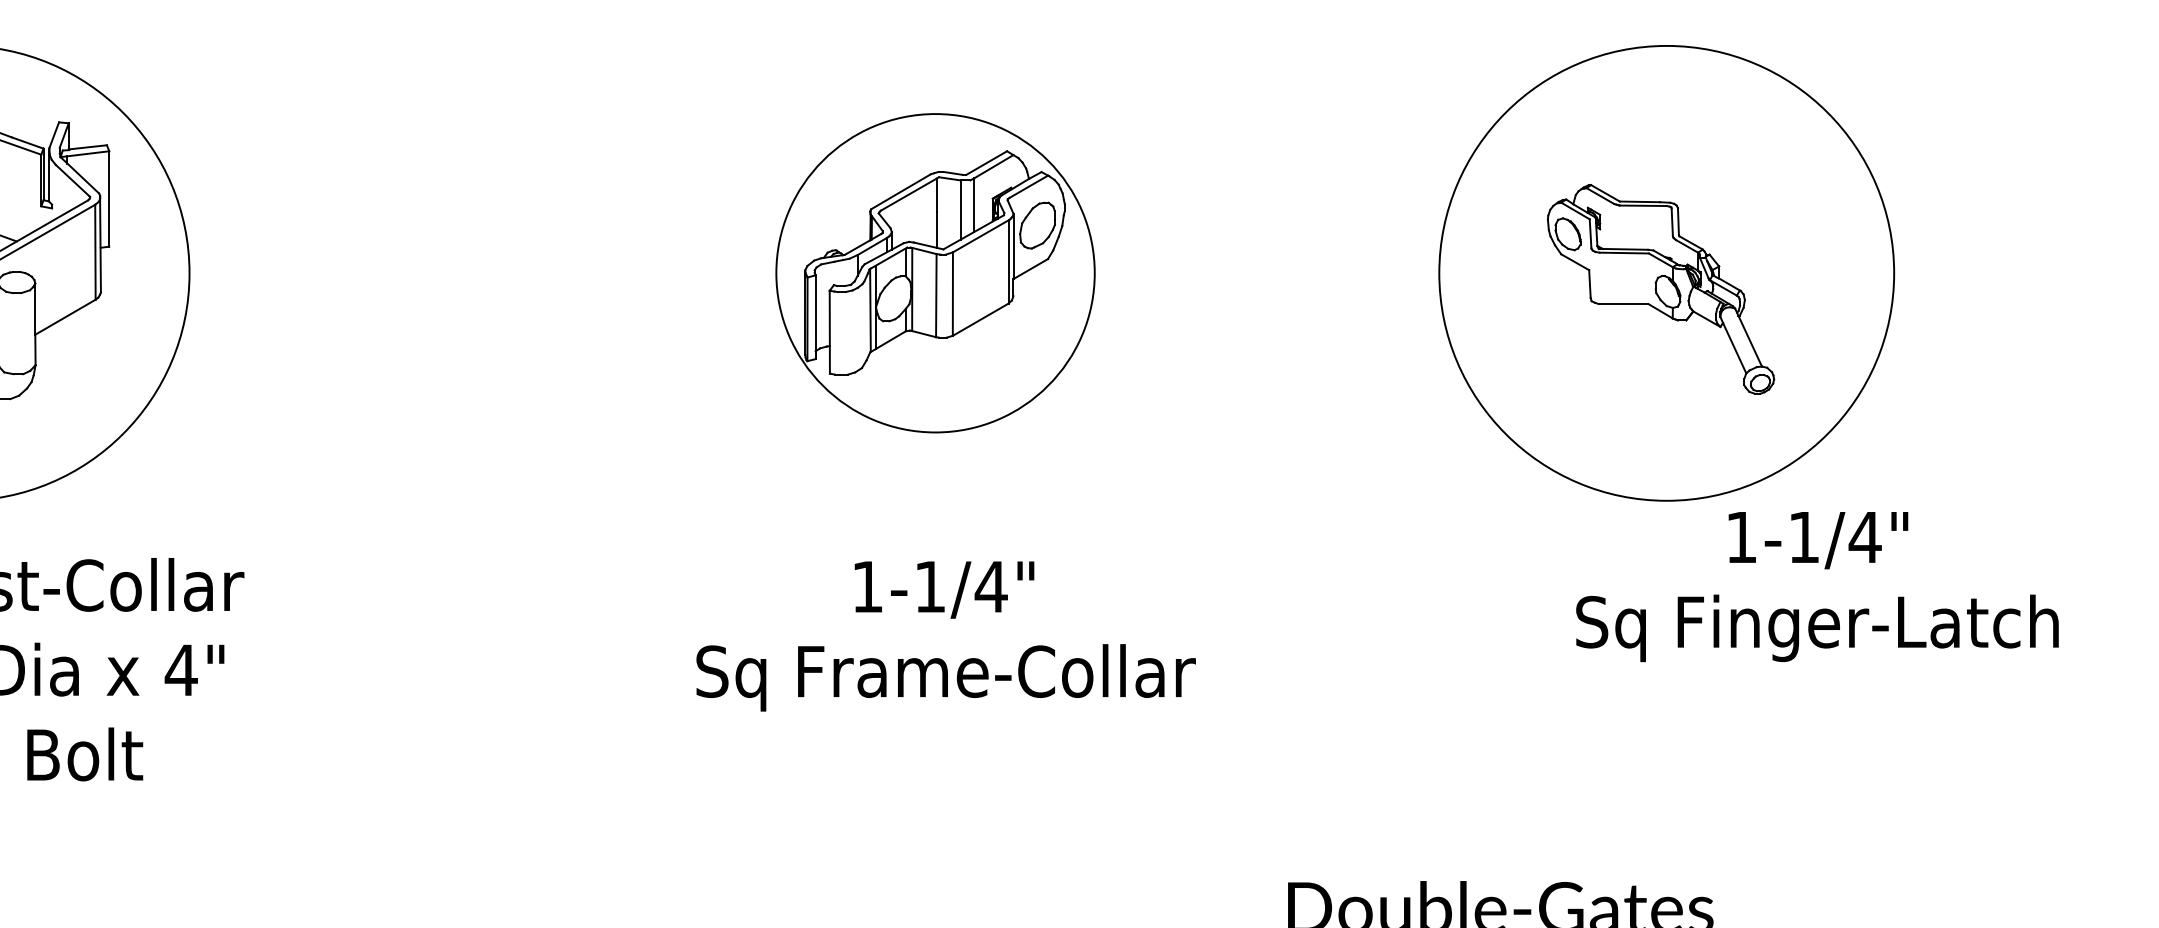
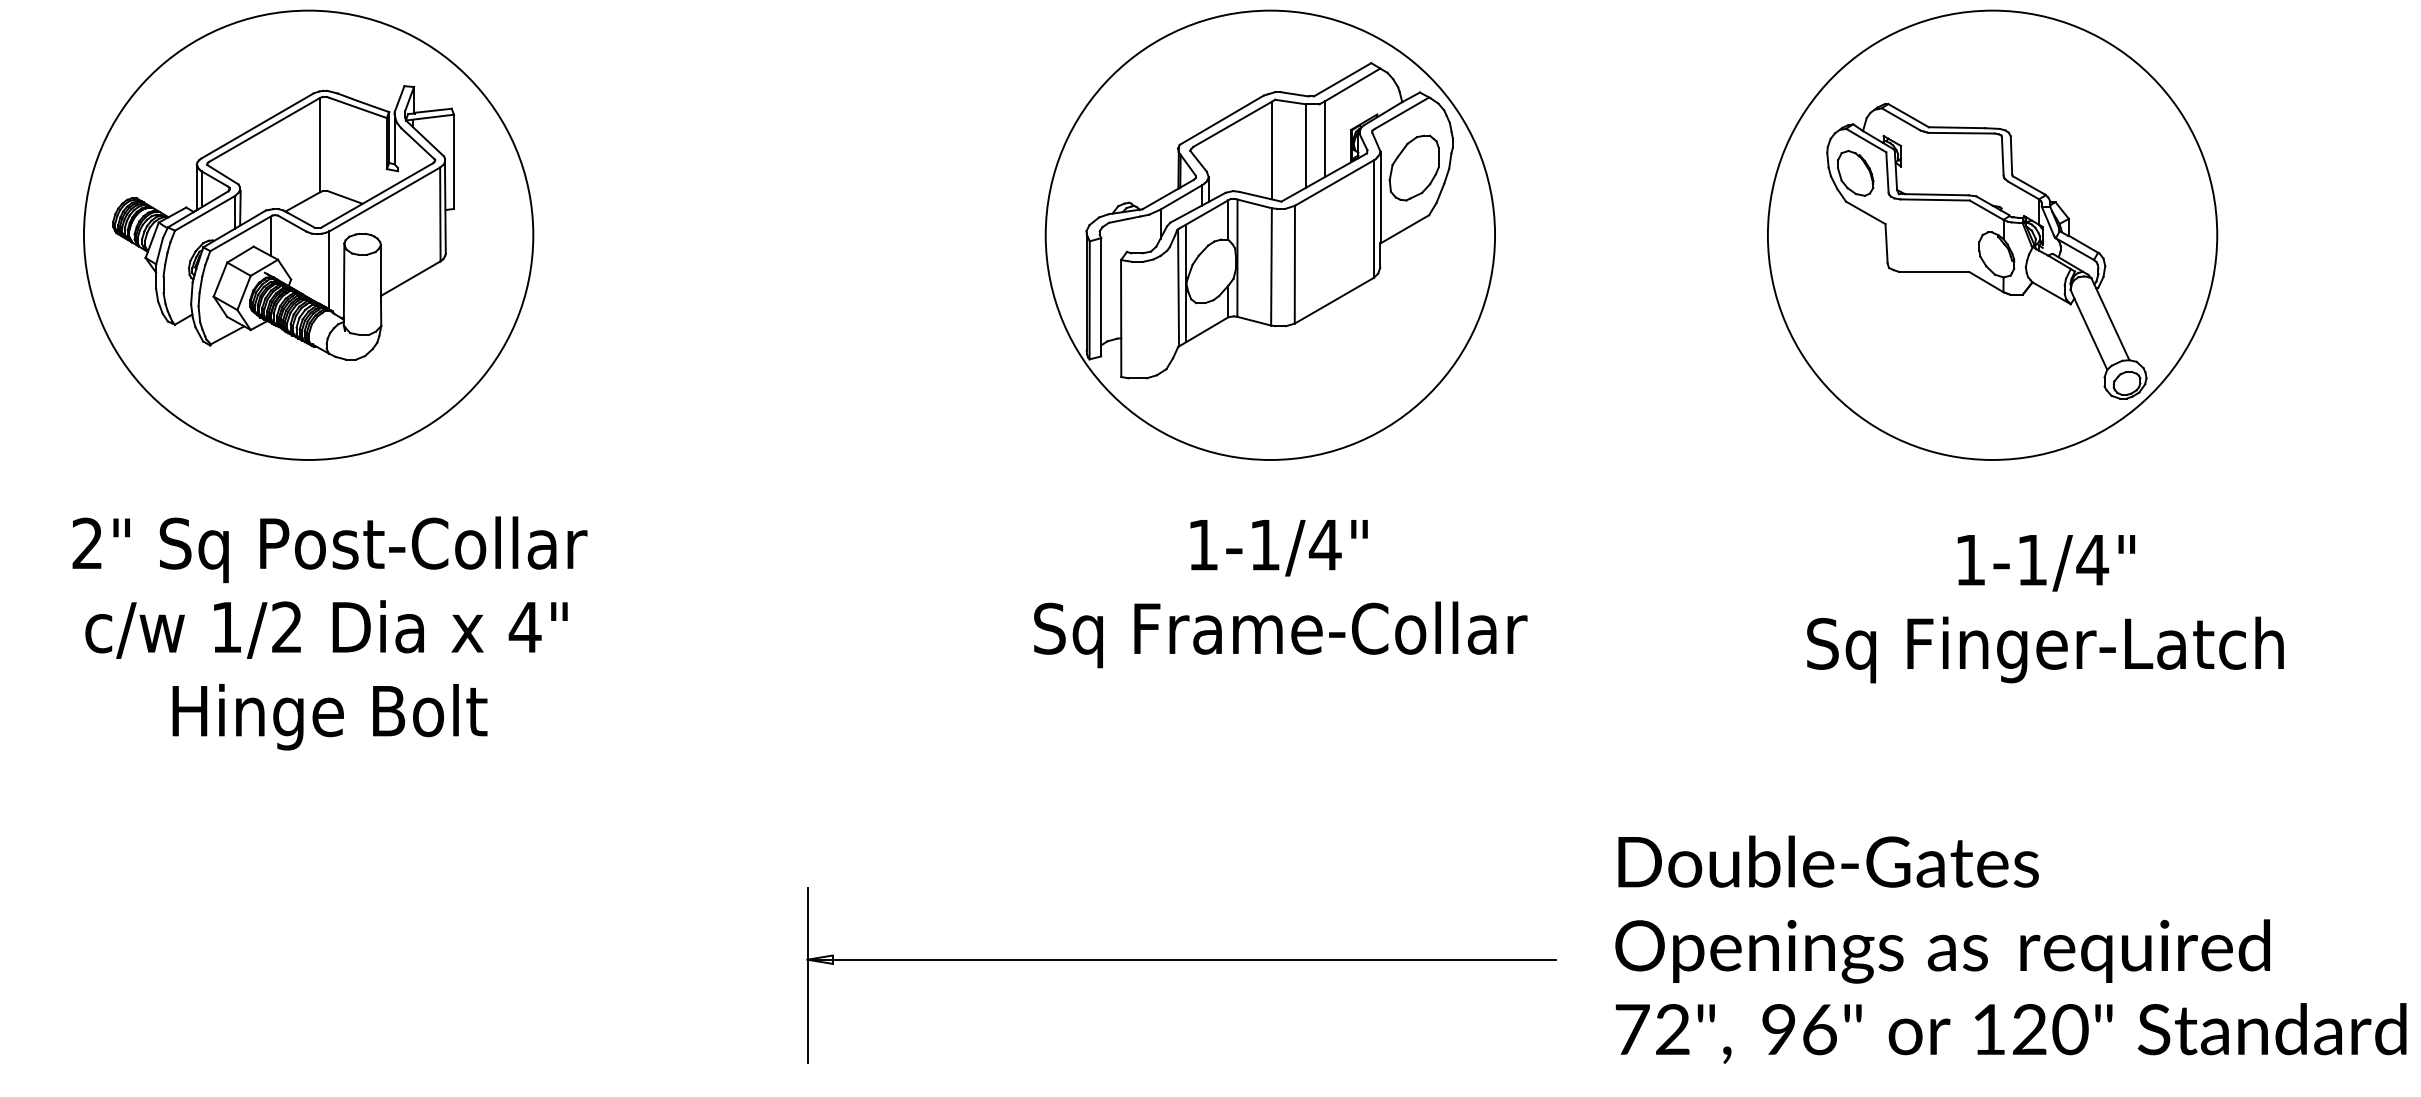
part: (934, 272) -> (1269, 234), size x1.43
part: (1660, 288) -> (1986, 250), size x1.43
text: (1817, 587) -> (2045, 609), moved

